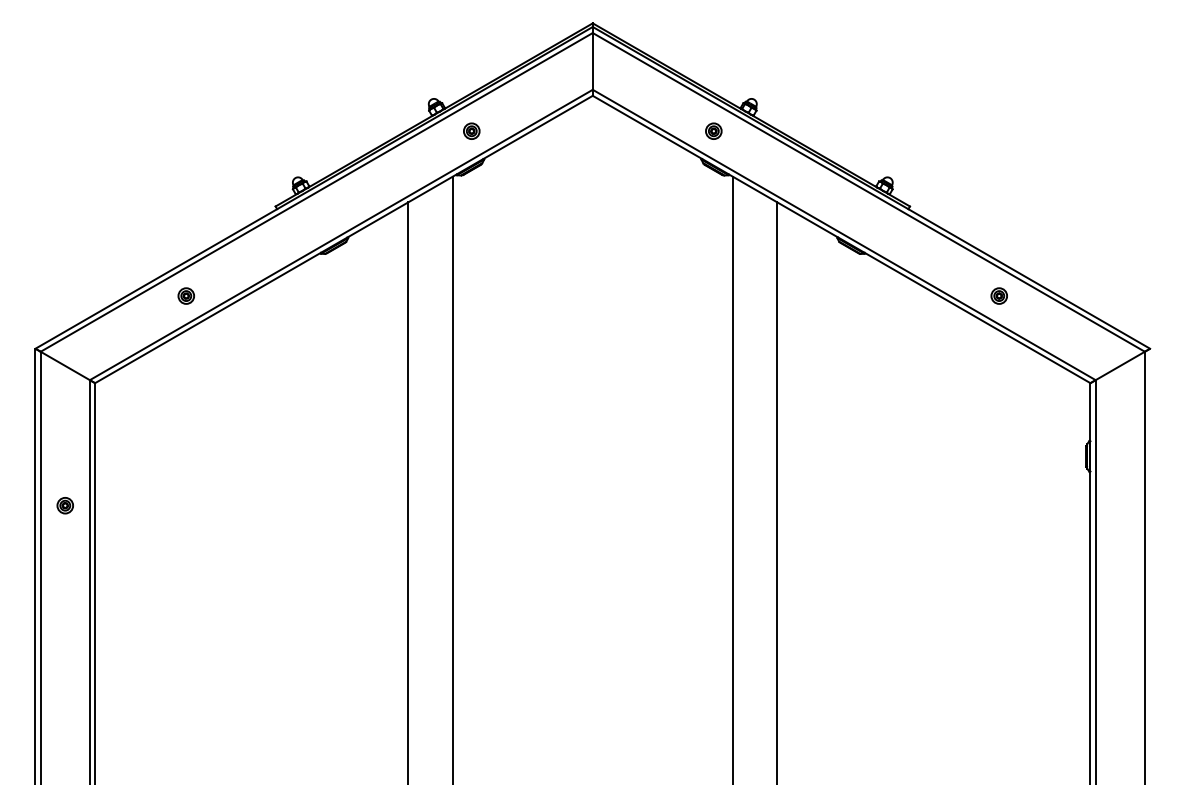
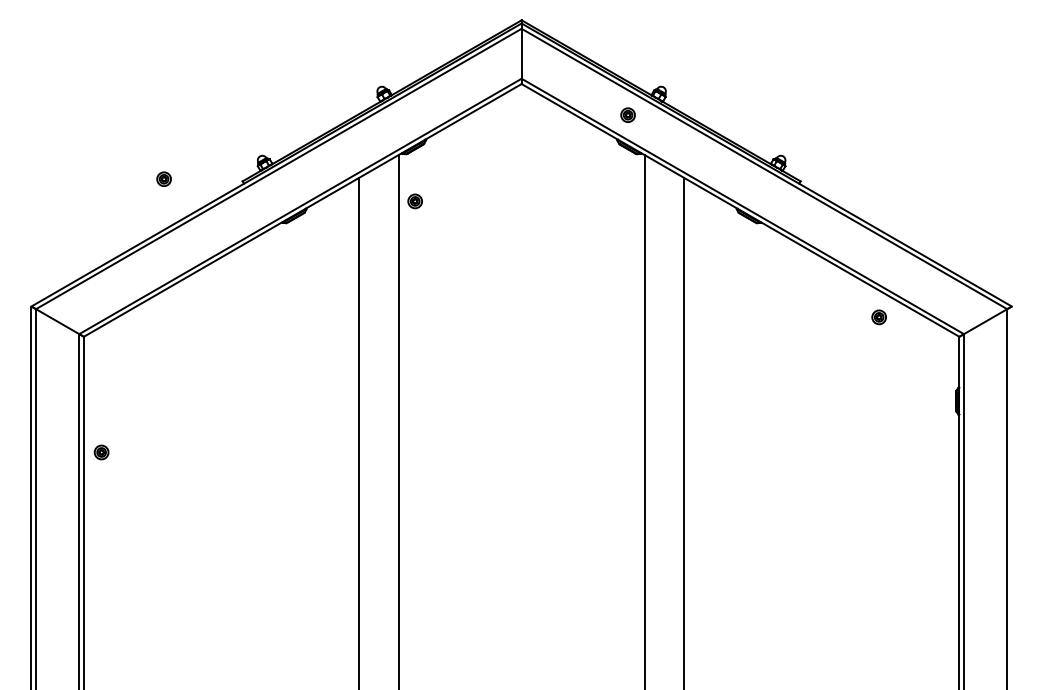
part: (471, 130) -> (414, 200), moved
part: (185, 295) -> (163, 178), moved
part: (998, 295) -> (878, 316), moved
part: (64, 505) -> (100, 452), moved

